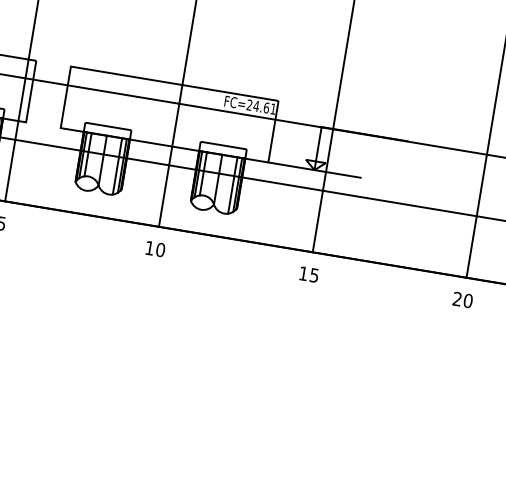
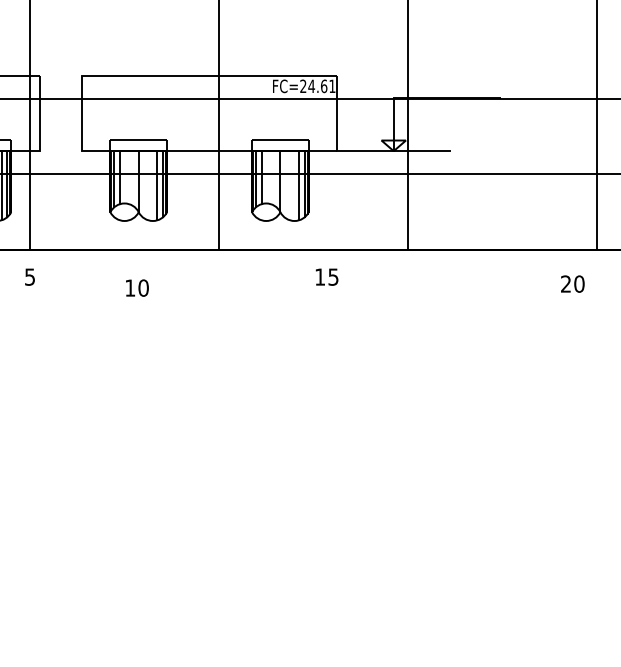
text: (155, 248) -> (137, 287), moved
text: (308, 274) -> (326, 276), moved
text: (462, 299) -> (572, 283), moved

